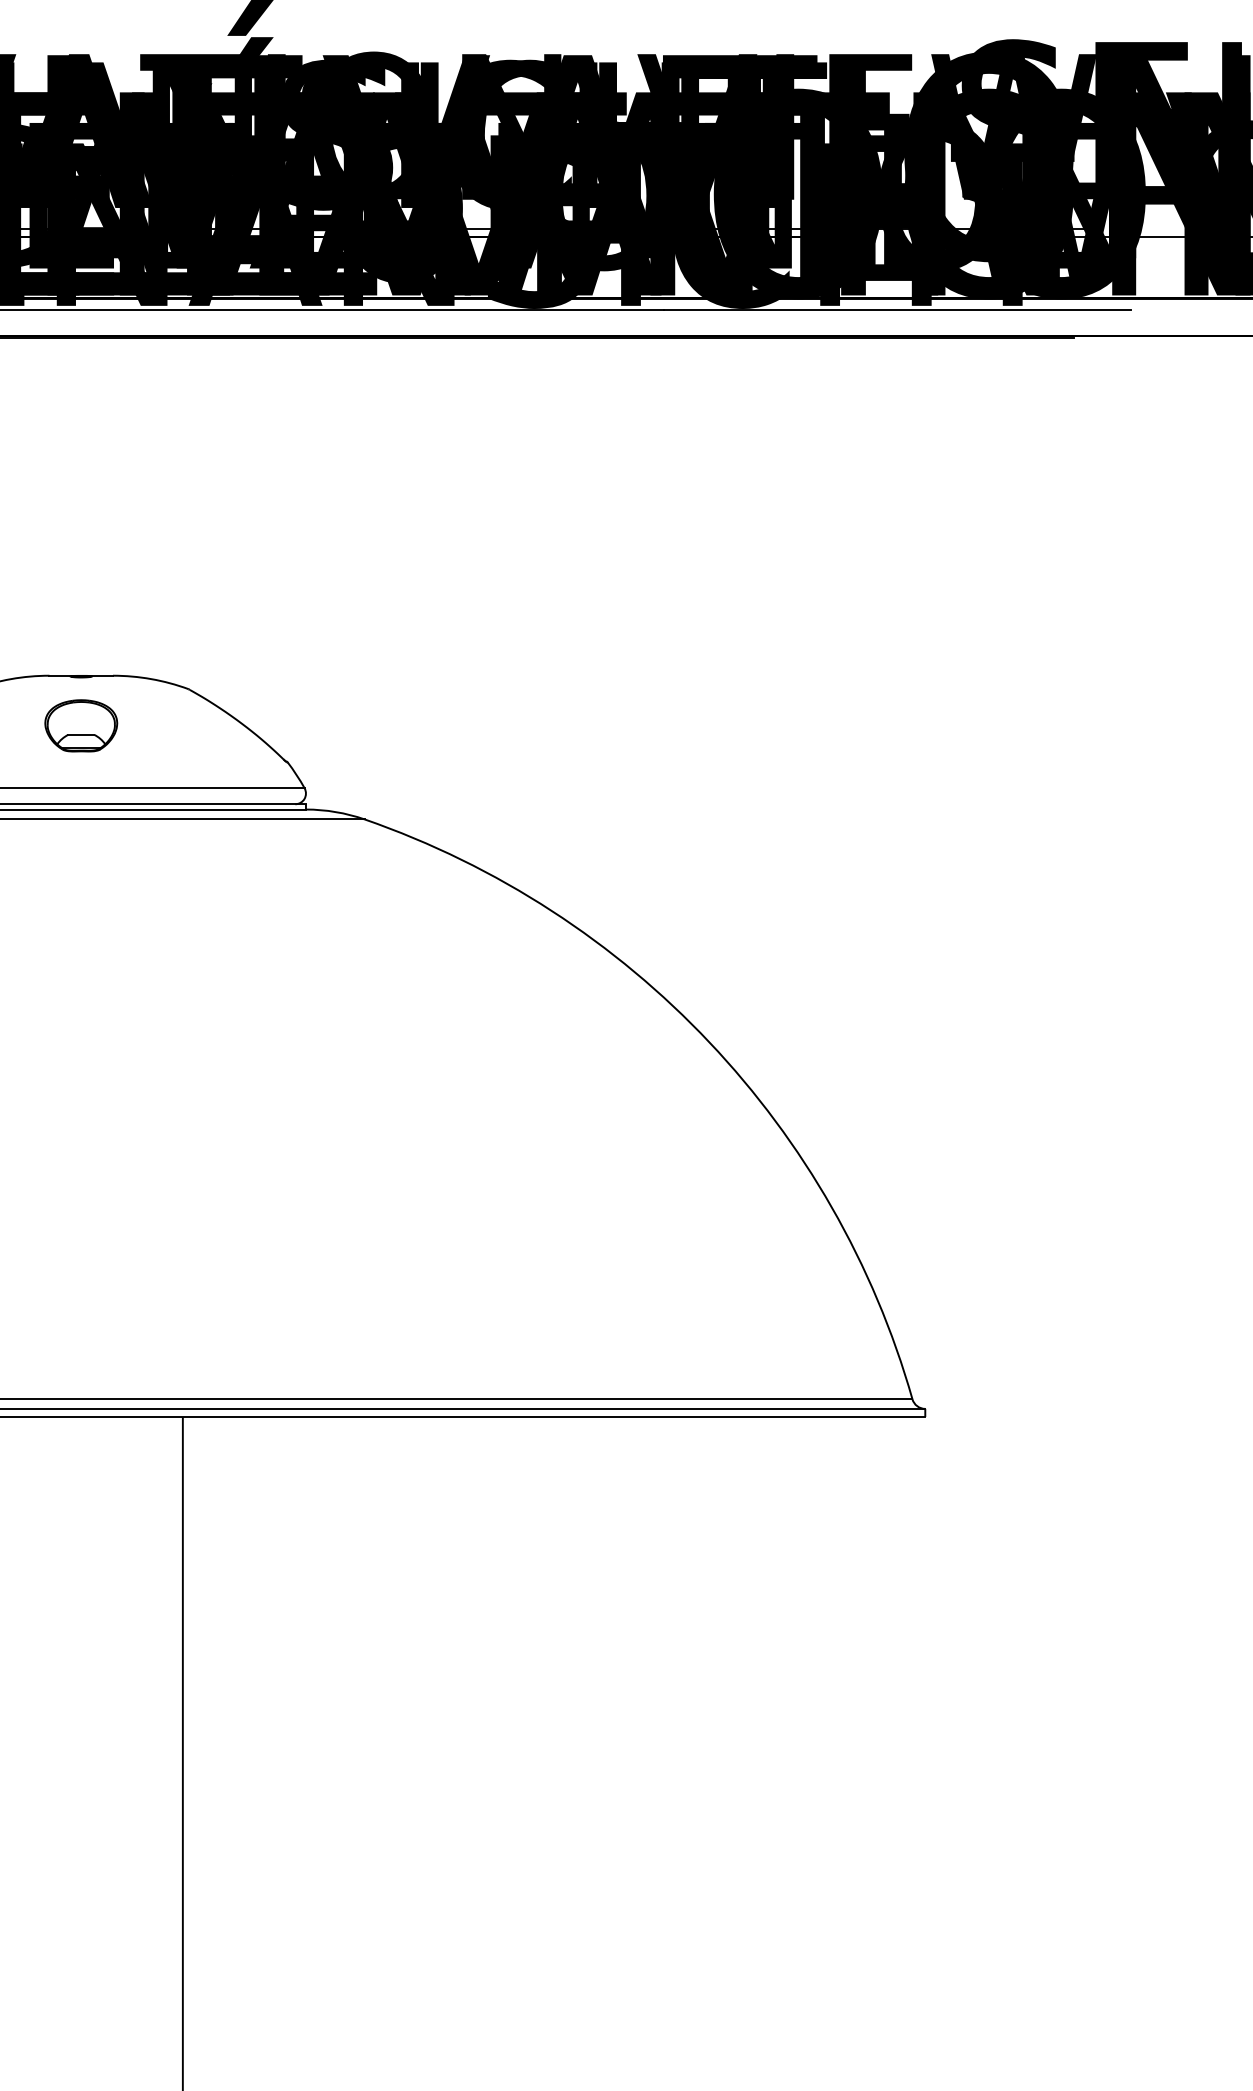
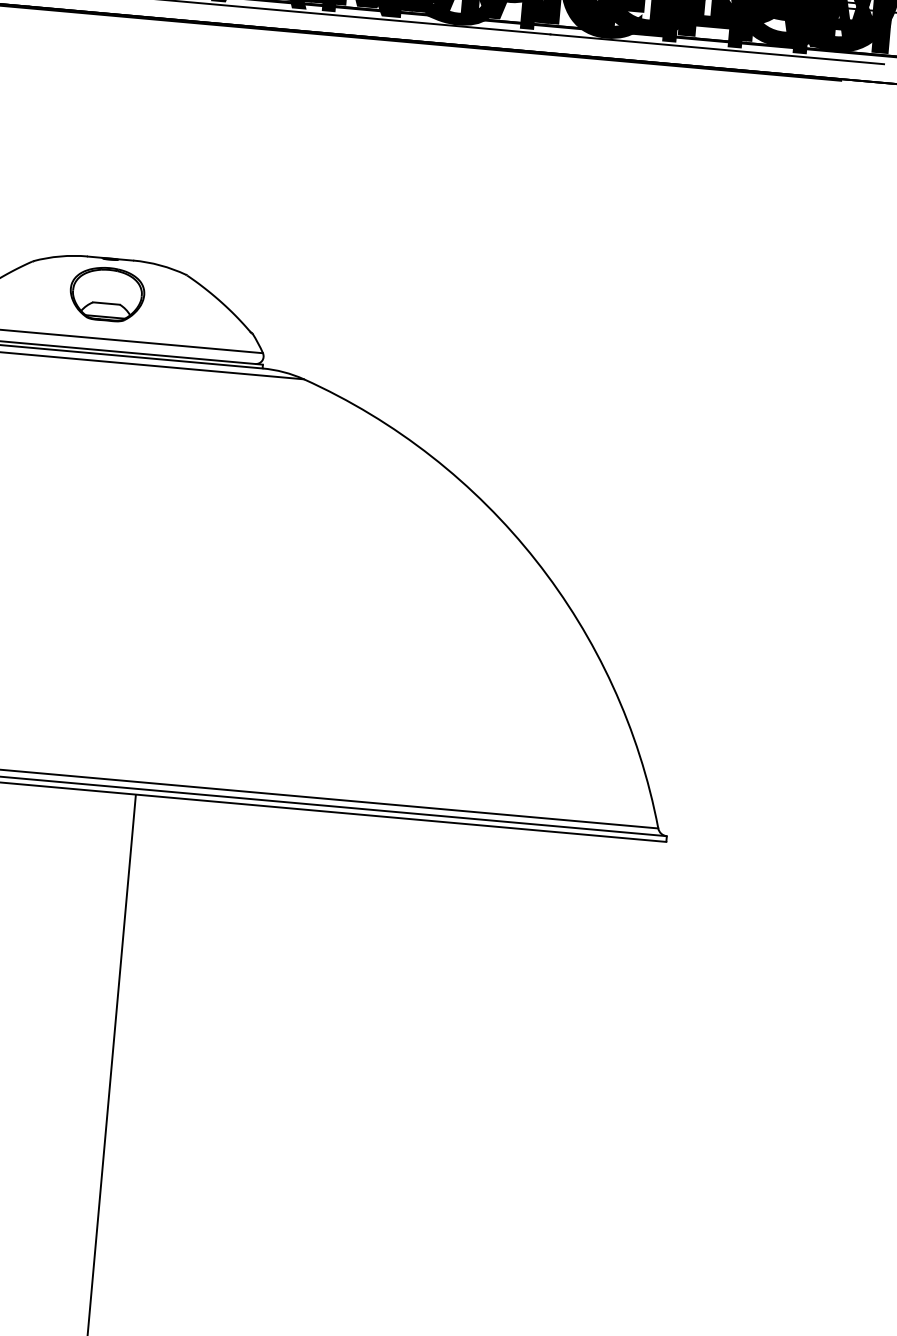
part: (81, 725) -> (107, 294), size x1.43

